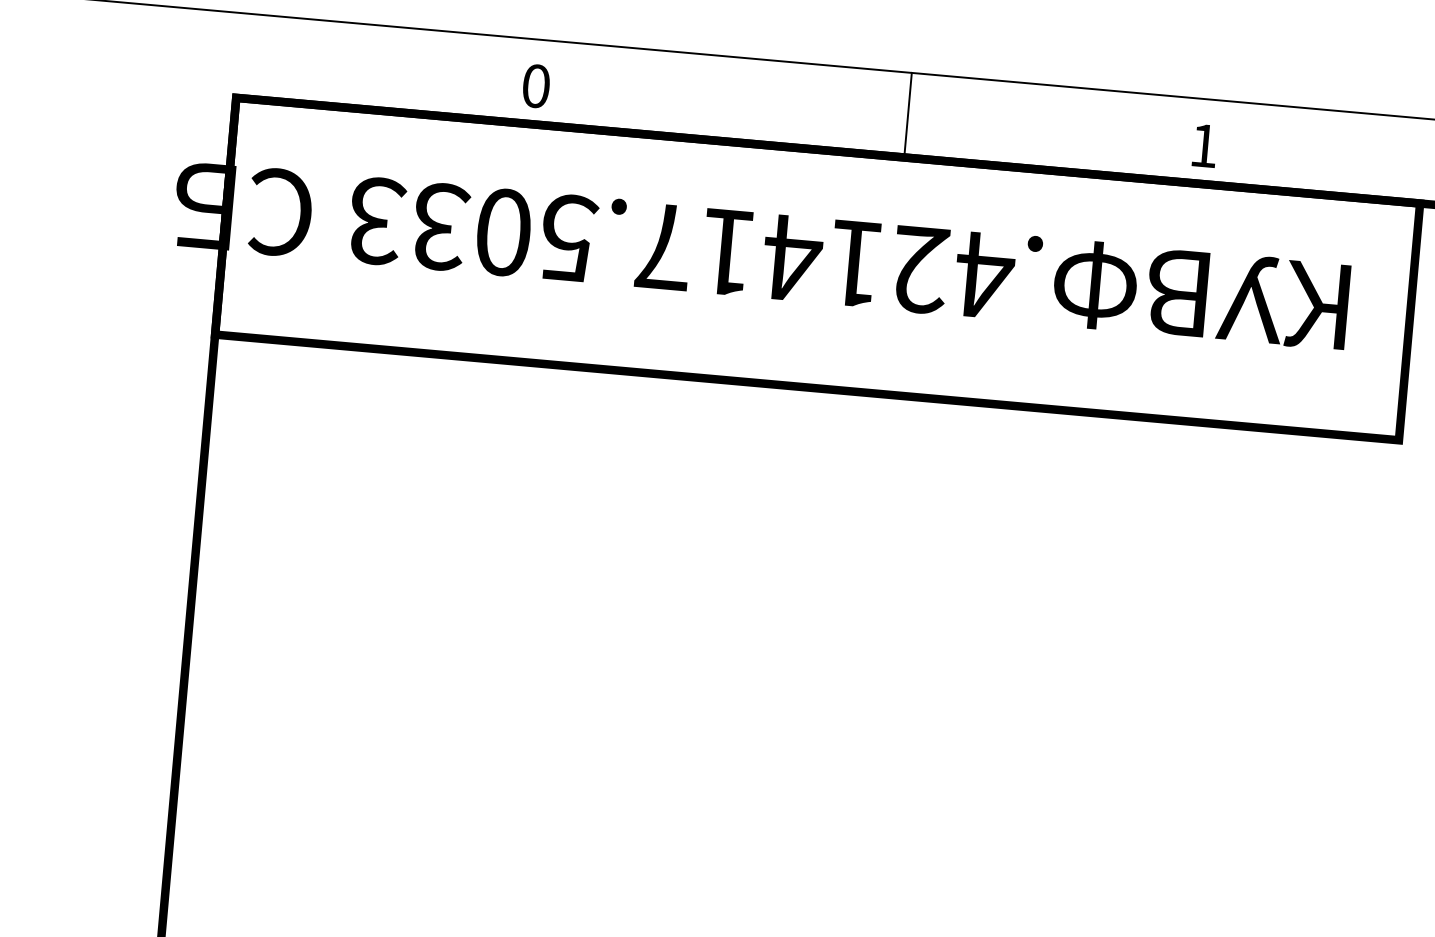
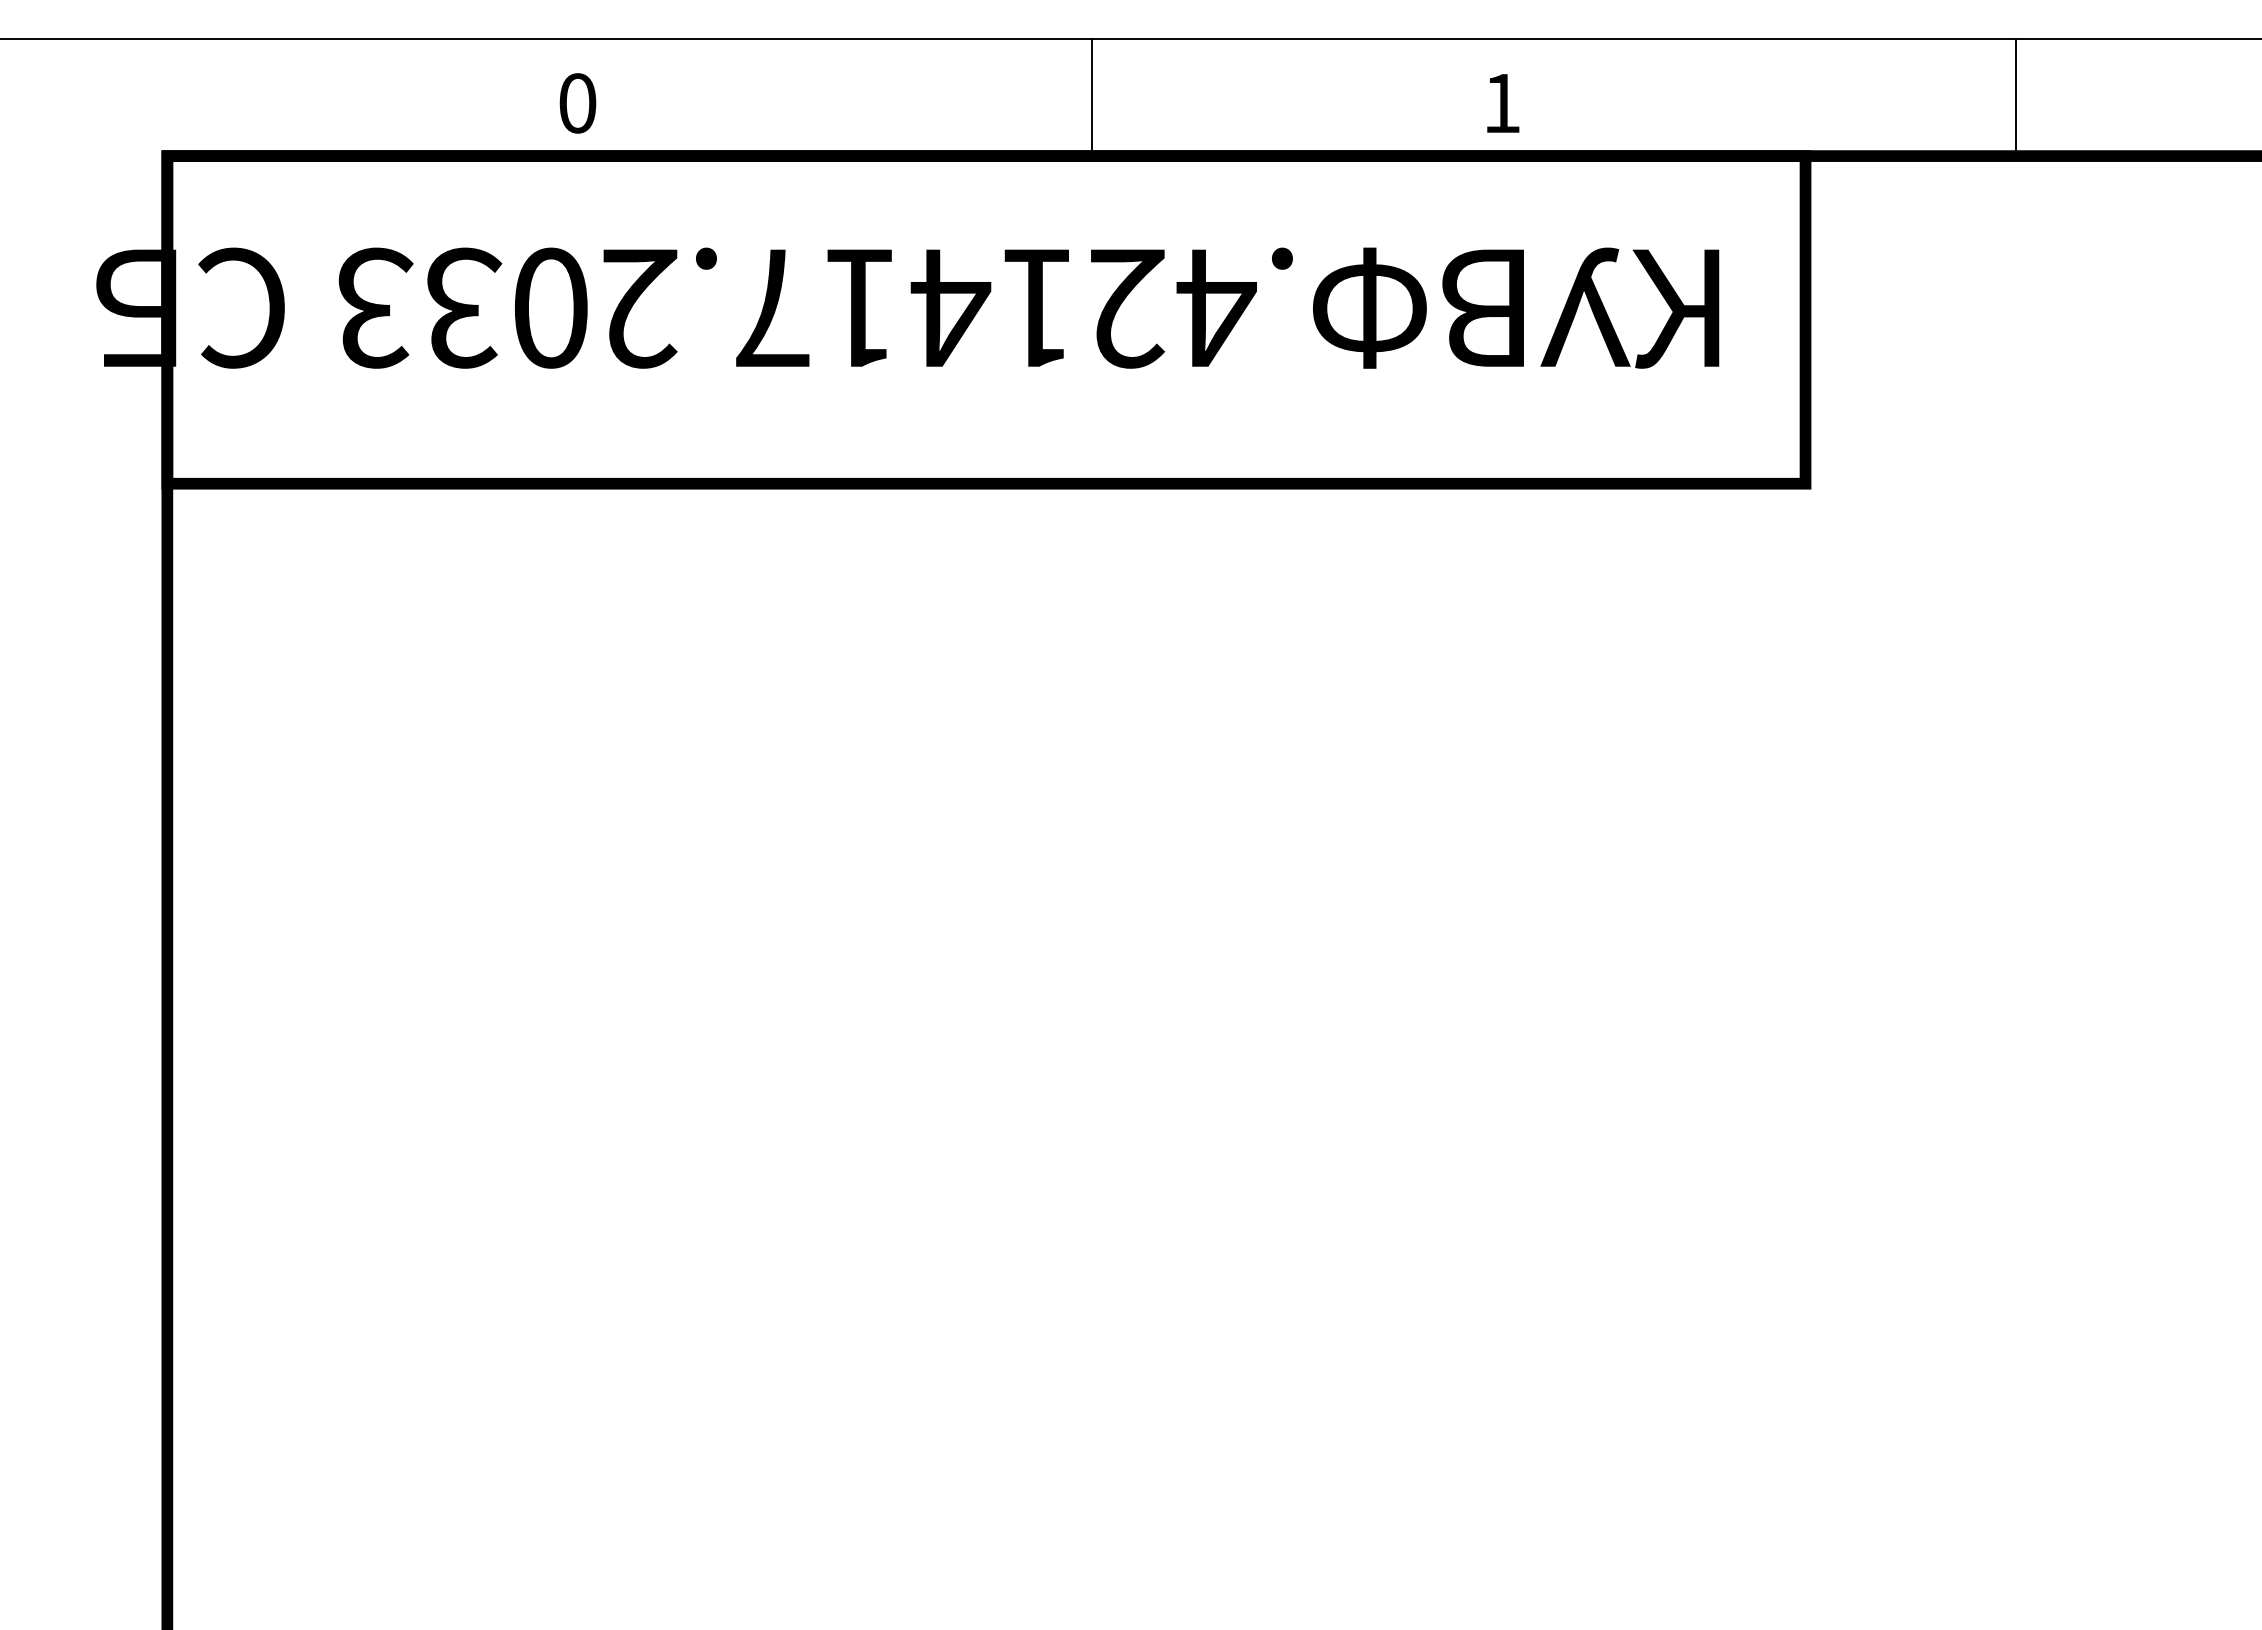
text: (569, 237) -> (641, 307), .421417.5033 -> .421417.2033

